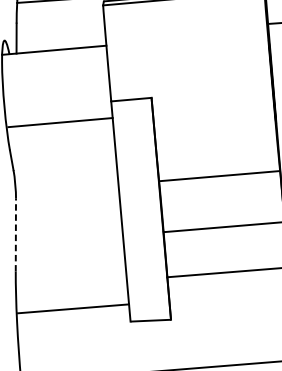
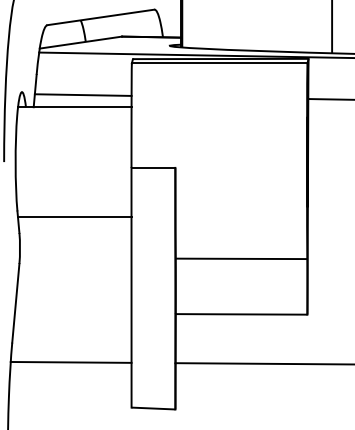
line: (60, 37) -> (82, 94), added
line: (60, 122) -> (74, 216), moved
line: (15, 234) -> (15, 302), dashed -> solid
line: (72, 308) -> (70, 361), moved

